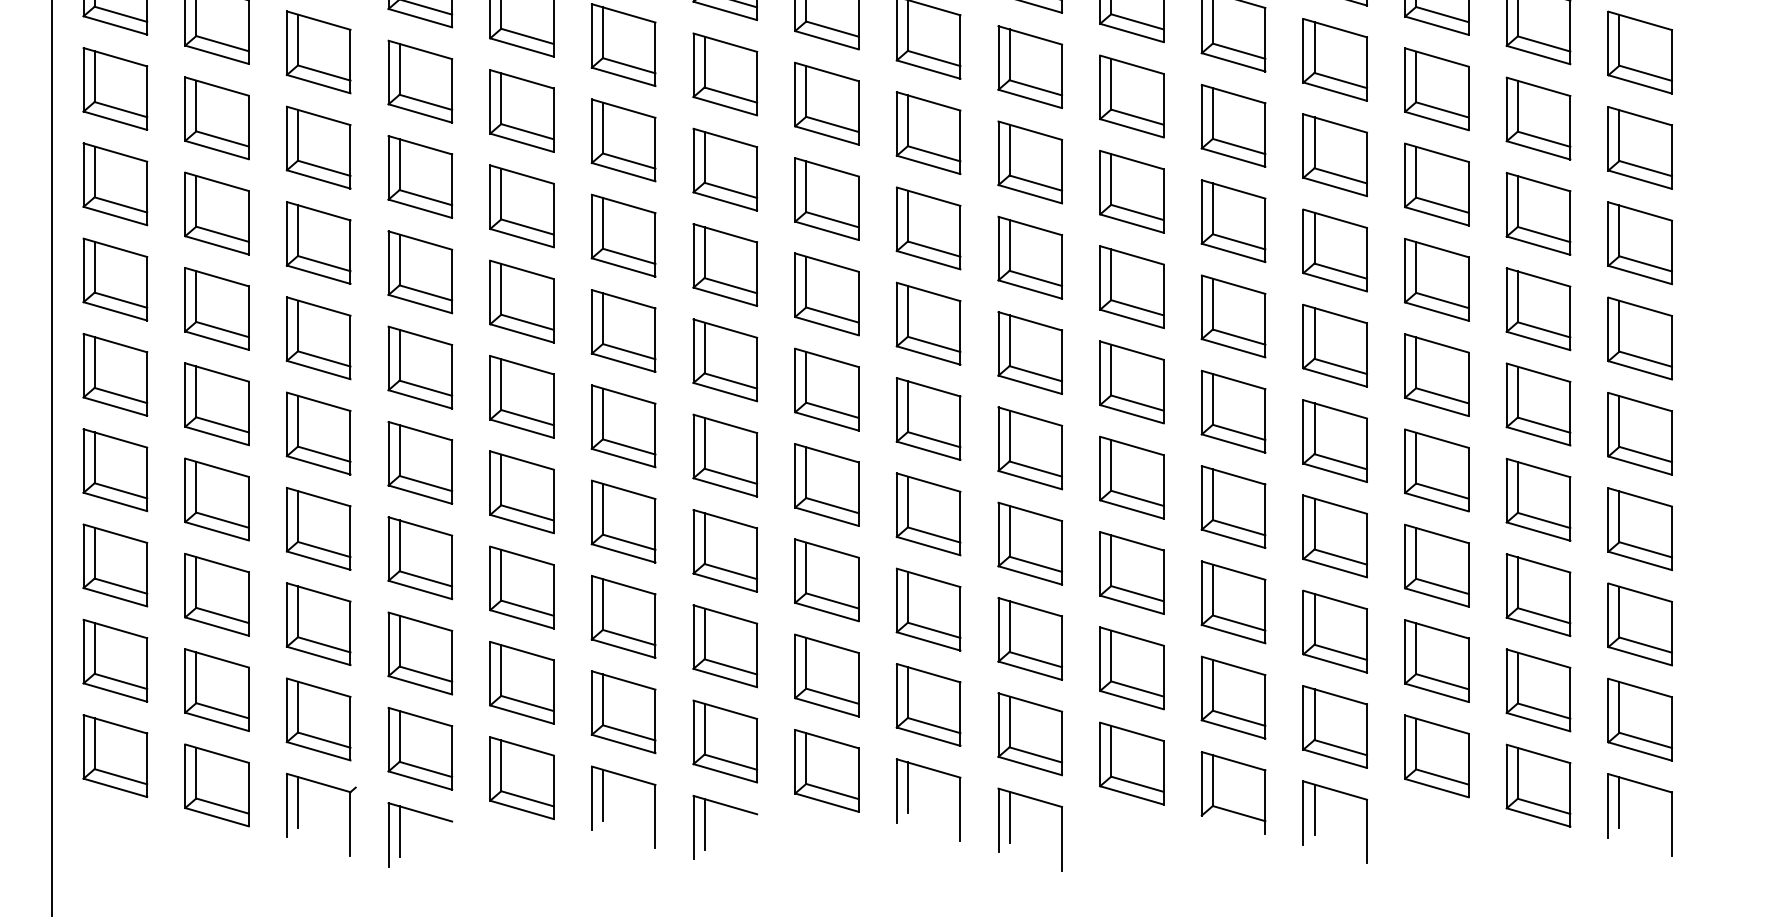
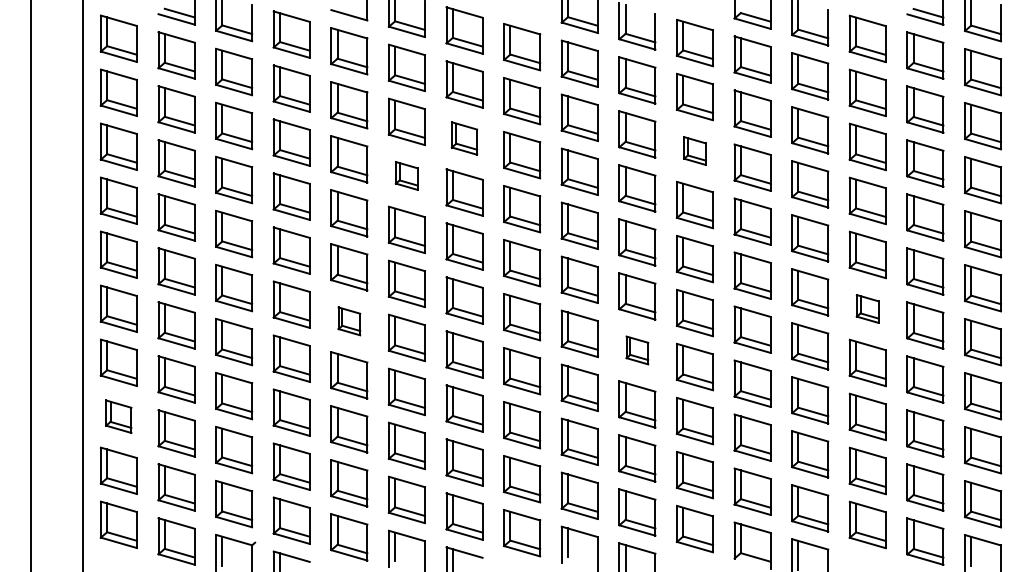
part: (725, 74) -> (464, 138), size x0.7
part: (1131, 95) -> (694, 150), size x0.6
part: (622, 139) -> (406, 175), size x0.6
part: (1436, 374) -> (867, 308), size x0.6
part: (522, 397) -> (349, 321), size x0.6
part: (1030, 448) -> (637, 350), size x0.6
part: (114, 564) -> (118, 416), size x0.7

